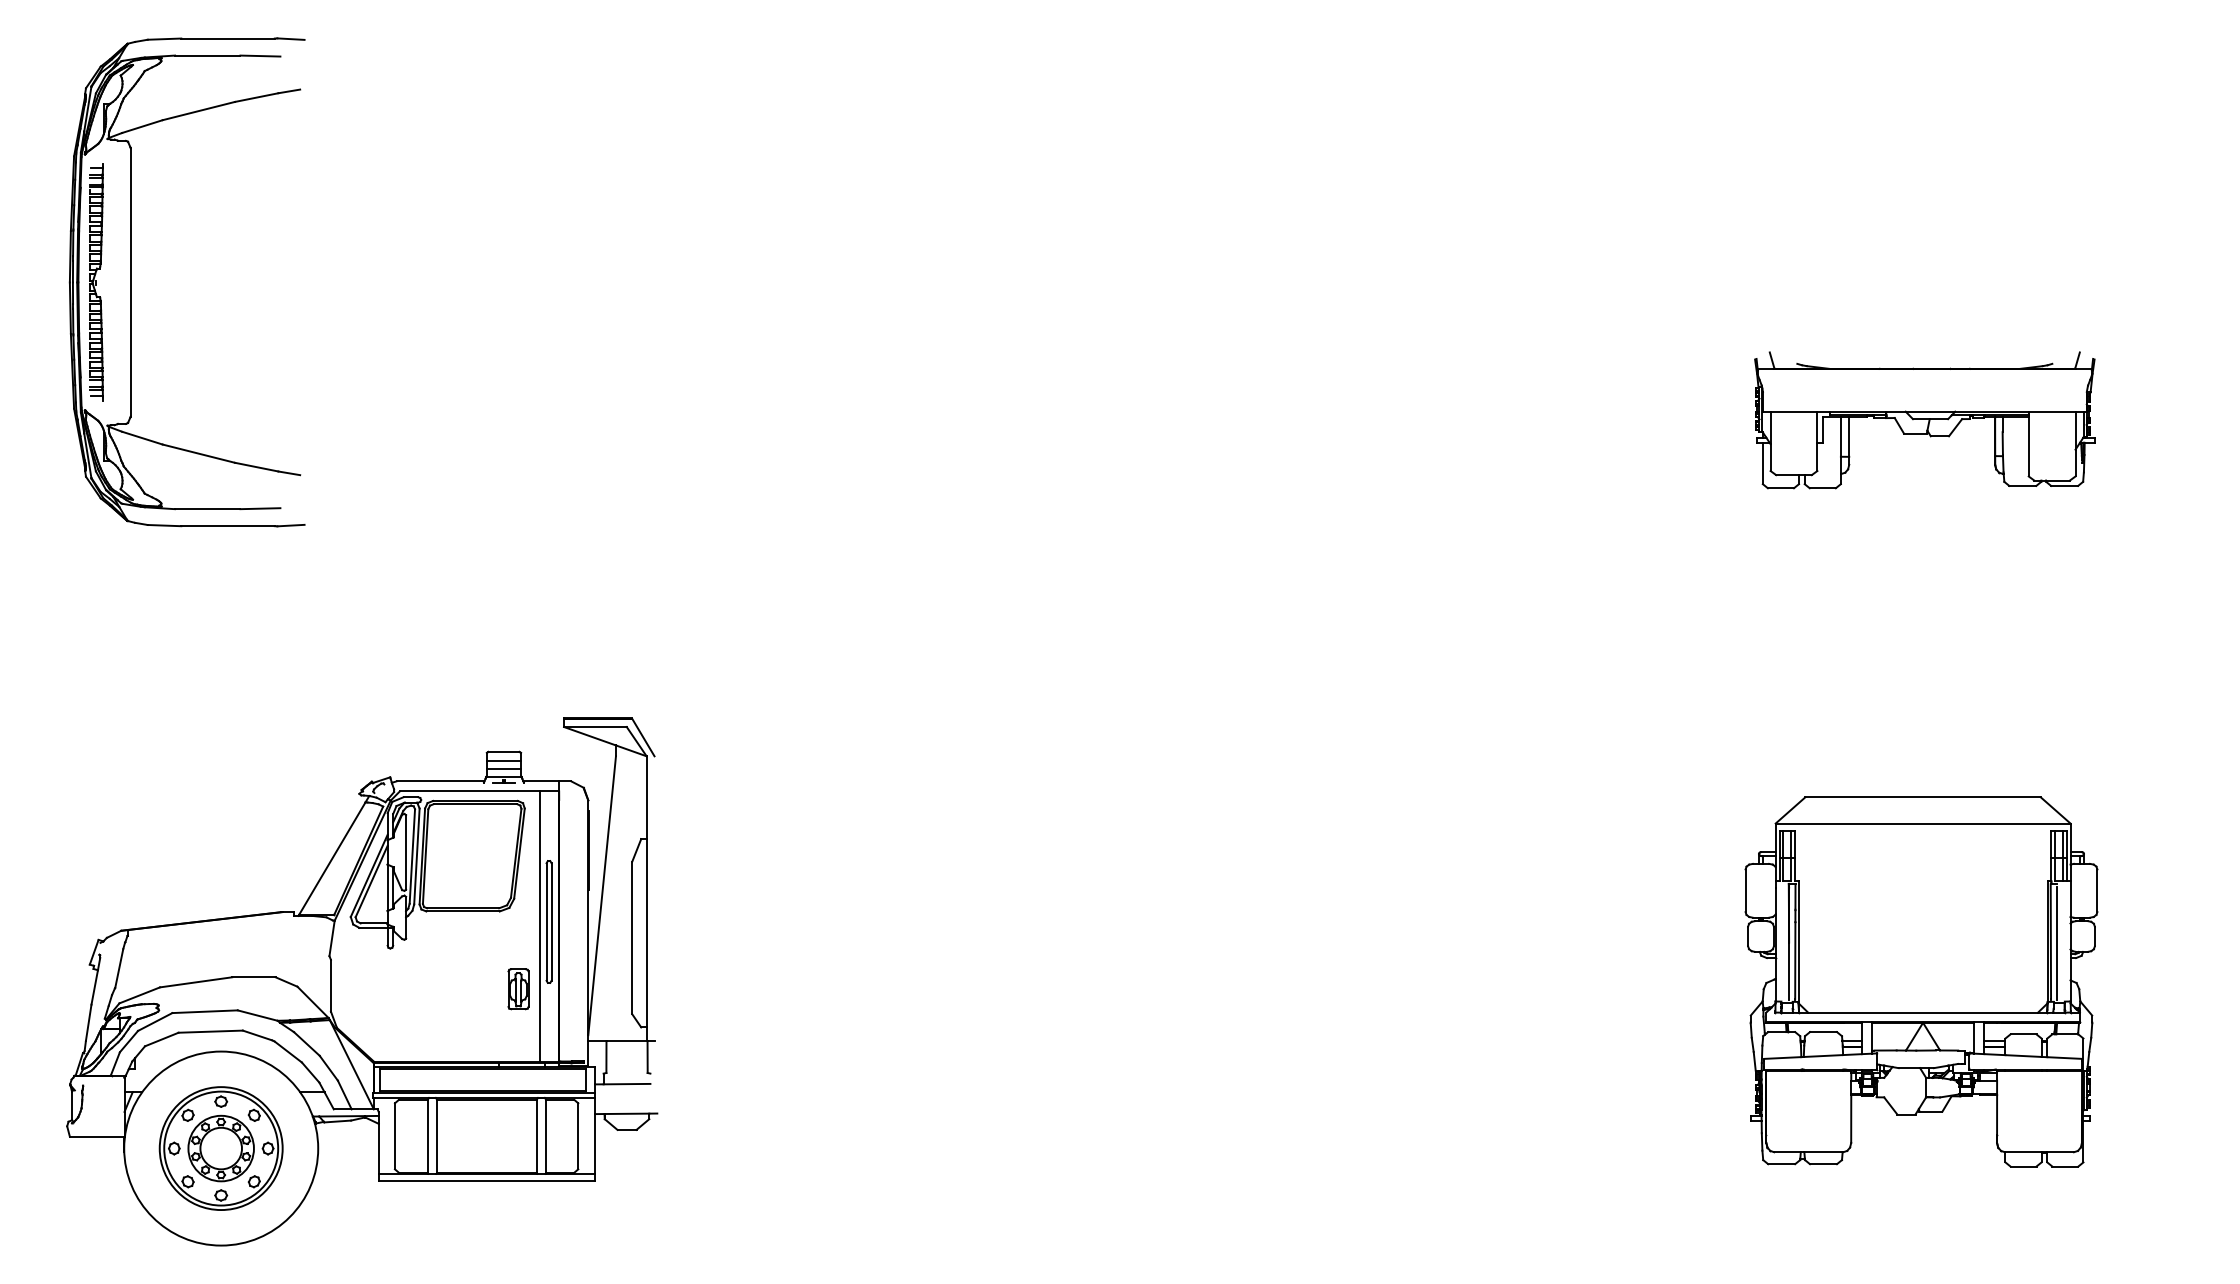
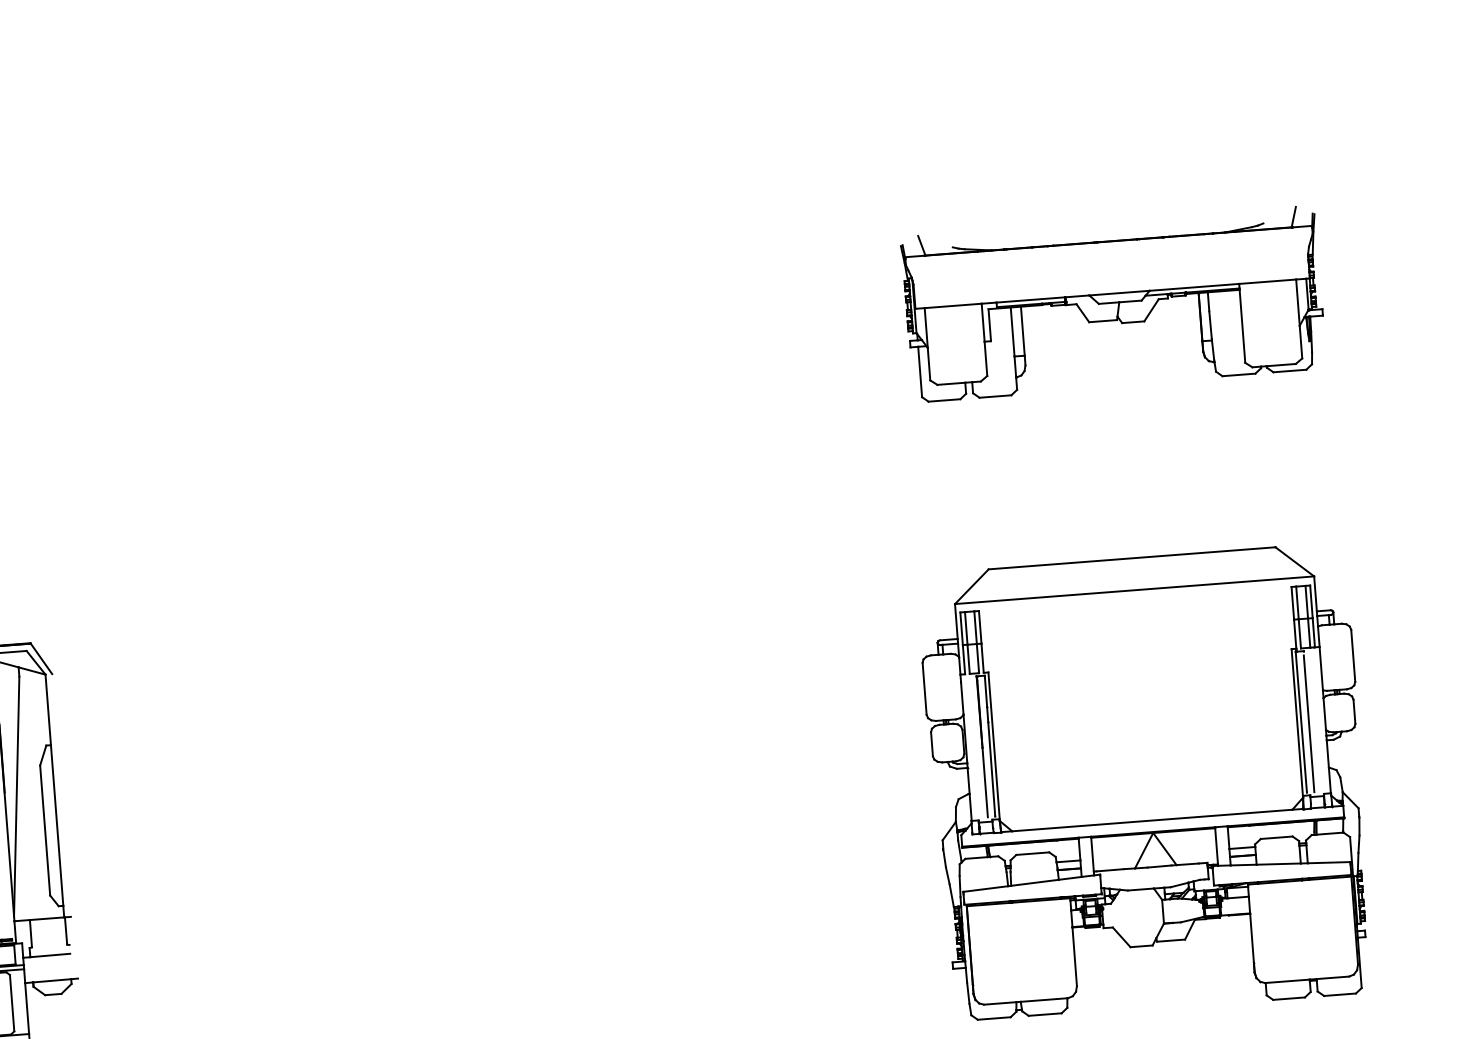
part: (1924, 420) -> (1113, 304), size x1.43
part: (1921, 981) -> (1147, 783), size x1.43

